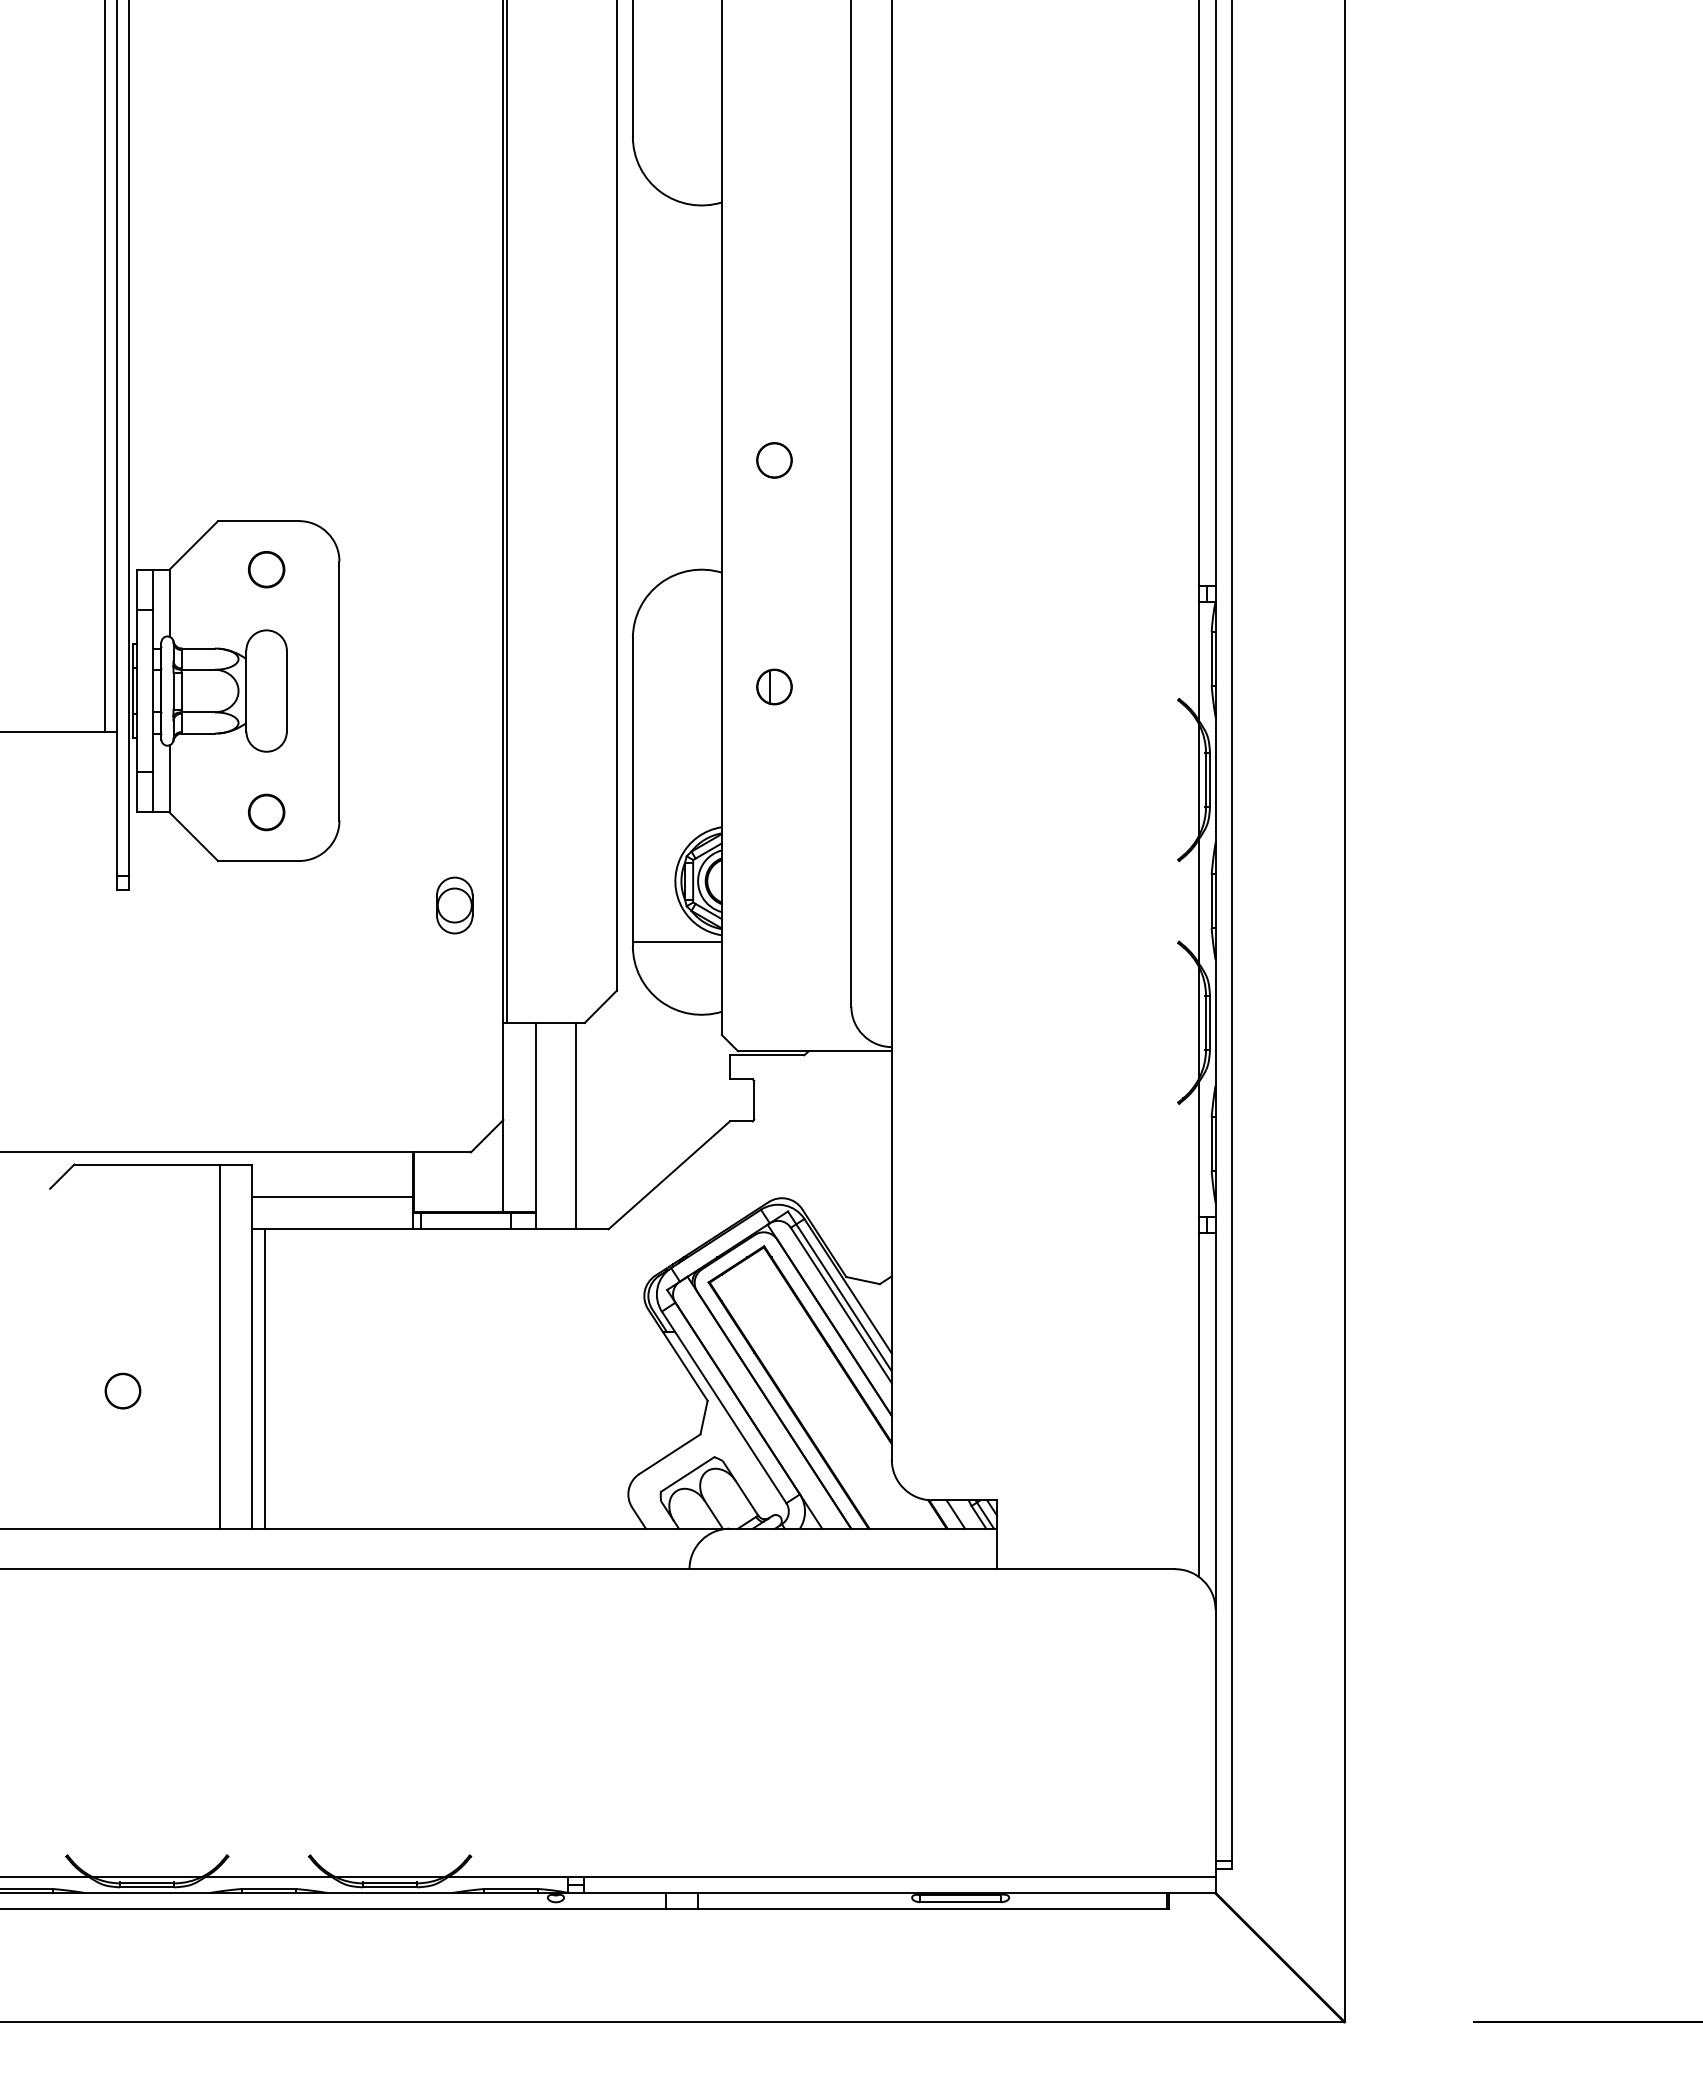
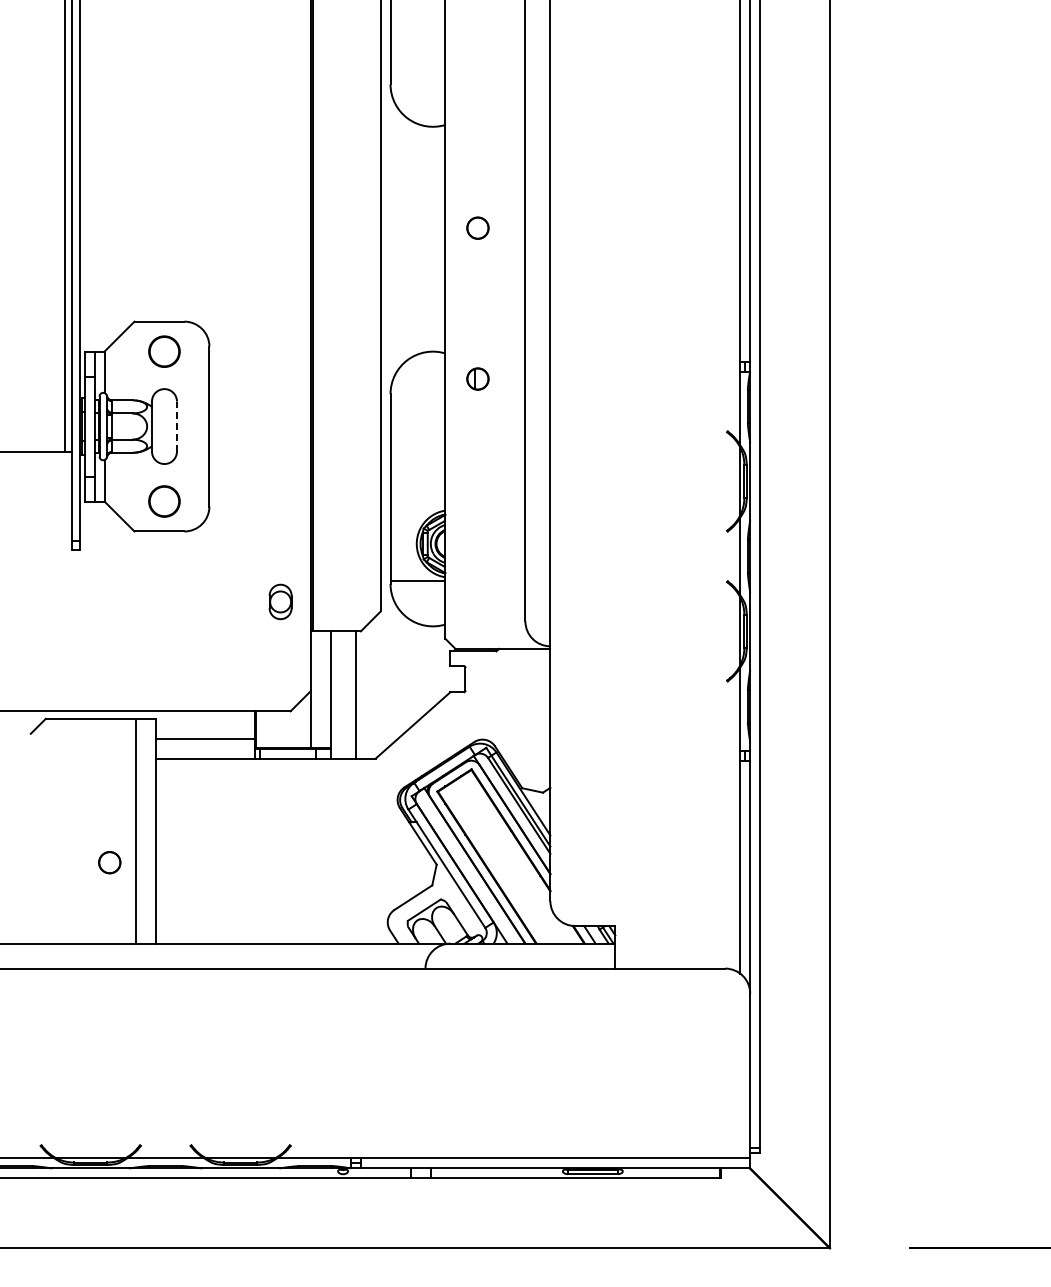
circle: (773, 459) -> (477, 227), moved
part: (266, 569) -> (164, 351), size x1.4
part: (773, 686) -> (477, 378), moved
line: (286, 690) -> (176, 426), solid -> dashed
part: (266, 812) -> (164, 501), size x1.4
part: (454, 904) -> (280, 601), moved
line: (265, 1377) -> (163, 850), removed
circle: (122, 1390) -> (109, 862), moved

